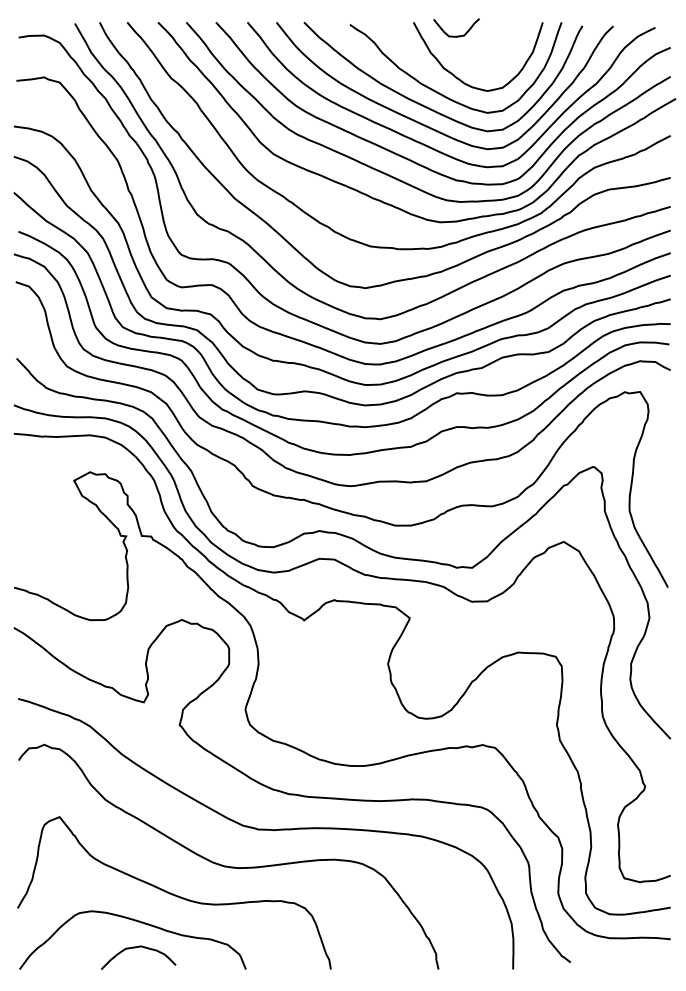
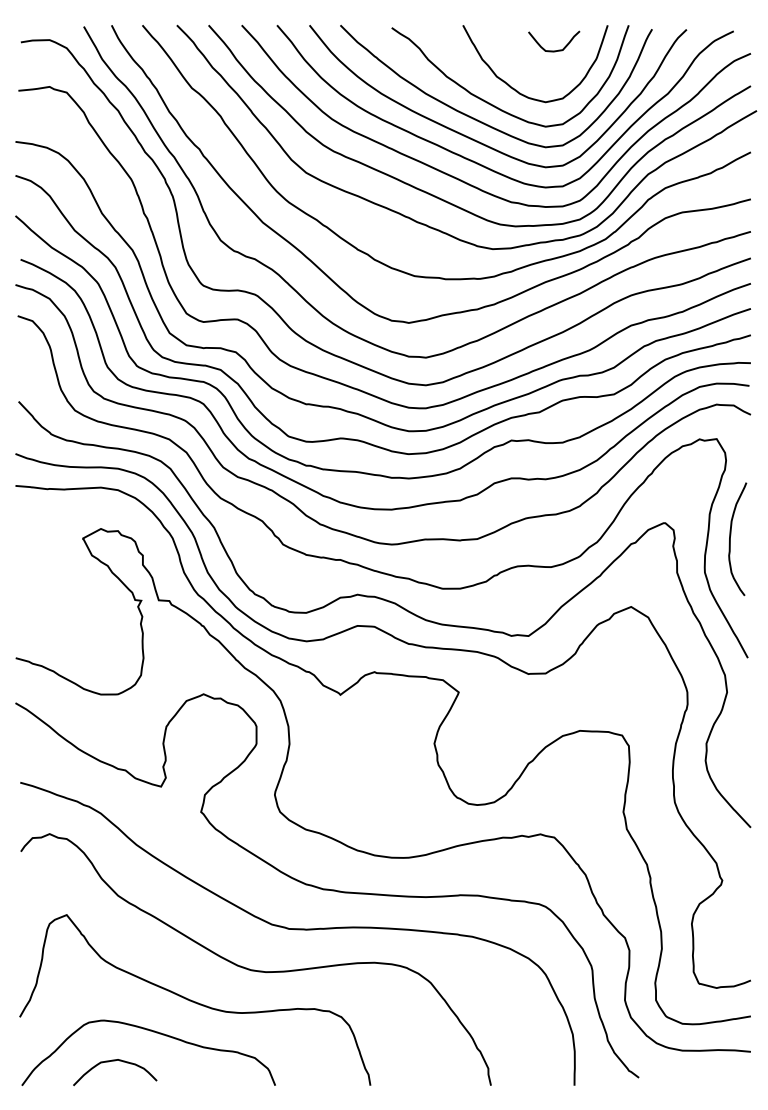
curve: (460, 35) -> (558, 49), moved
curve: (652, 481) -> (730, 539), added
curve: (138, 947) -> (115, 1061), moved

